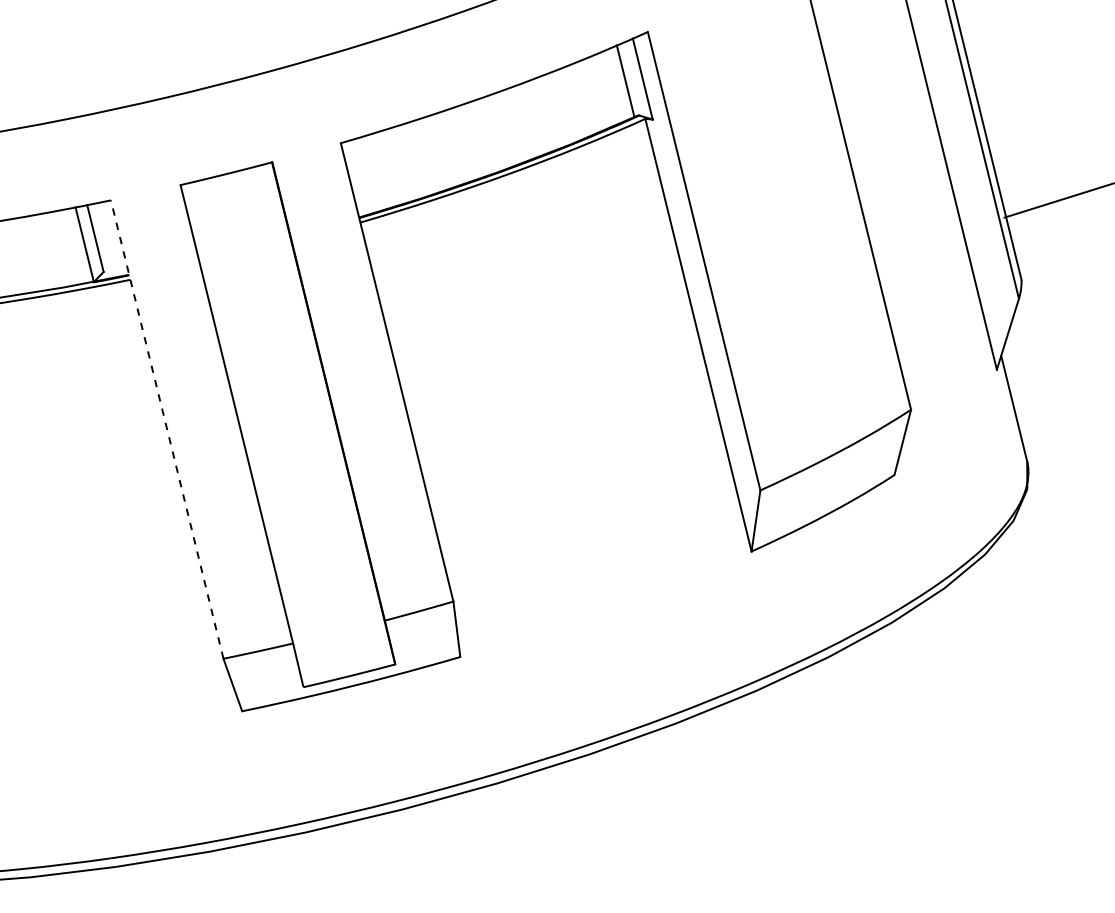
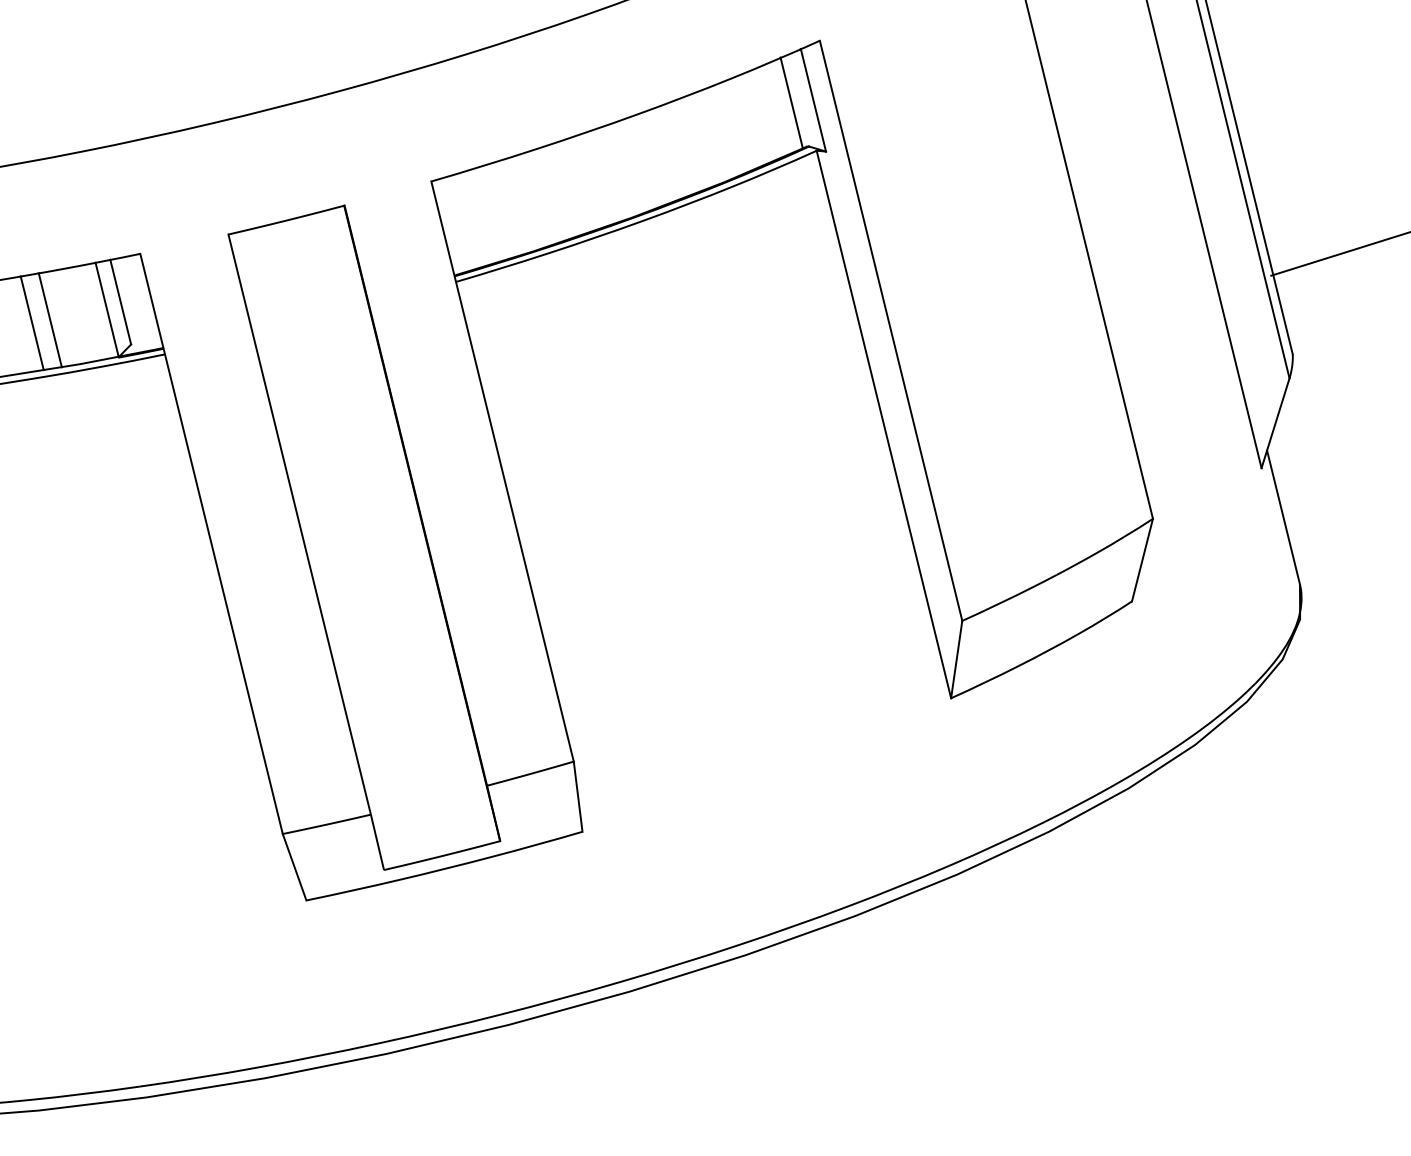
line: (39, 252) -> (49, 319), added
line: (25, 255) -> (32, 323), added
line: (167, 429) -> (211, 543), dashed -> solid

